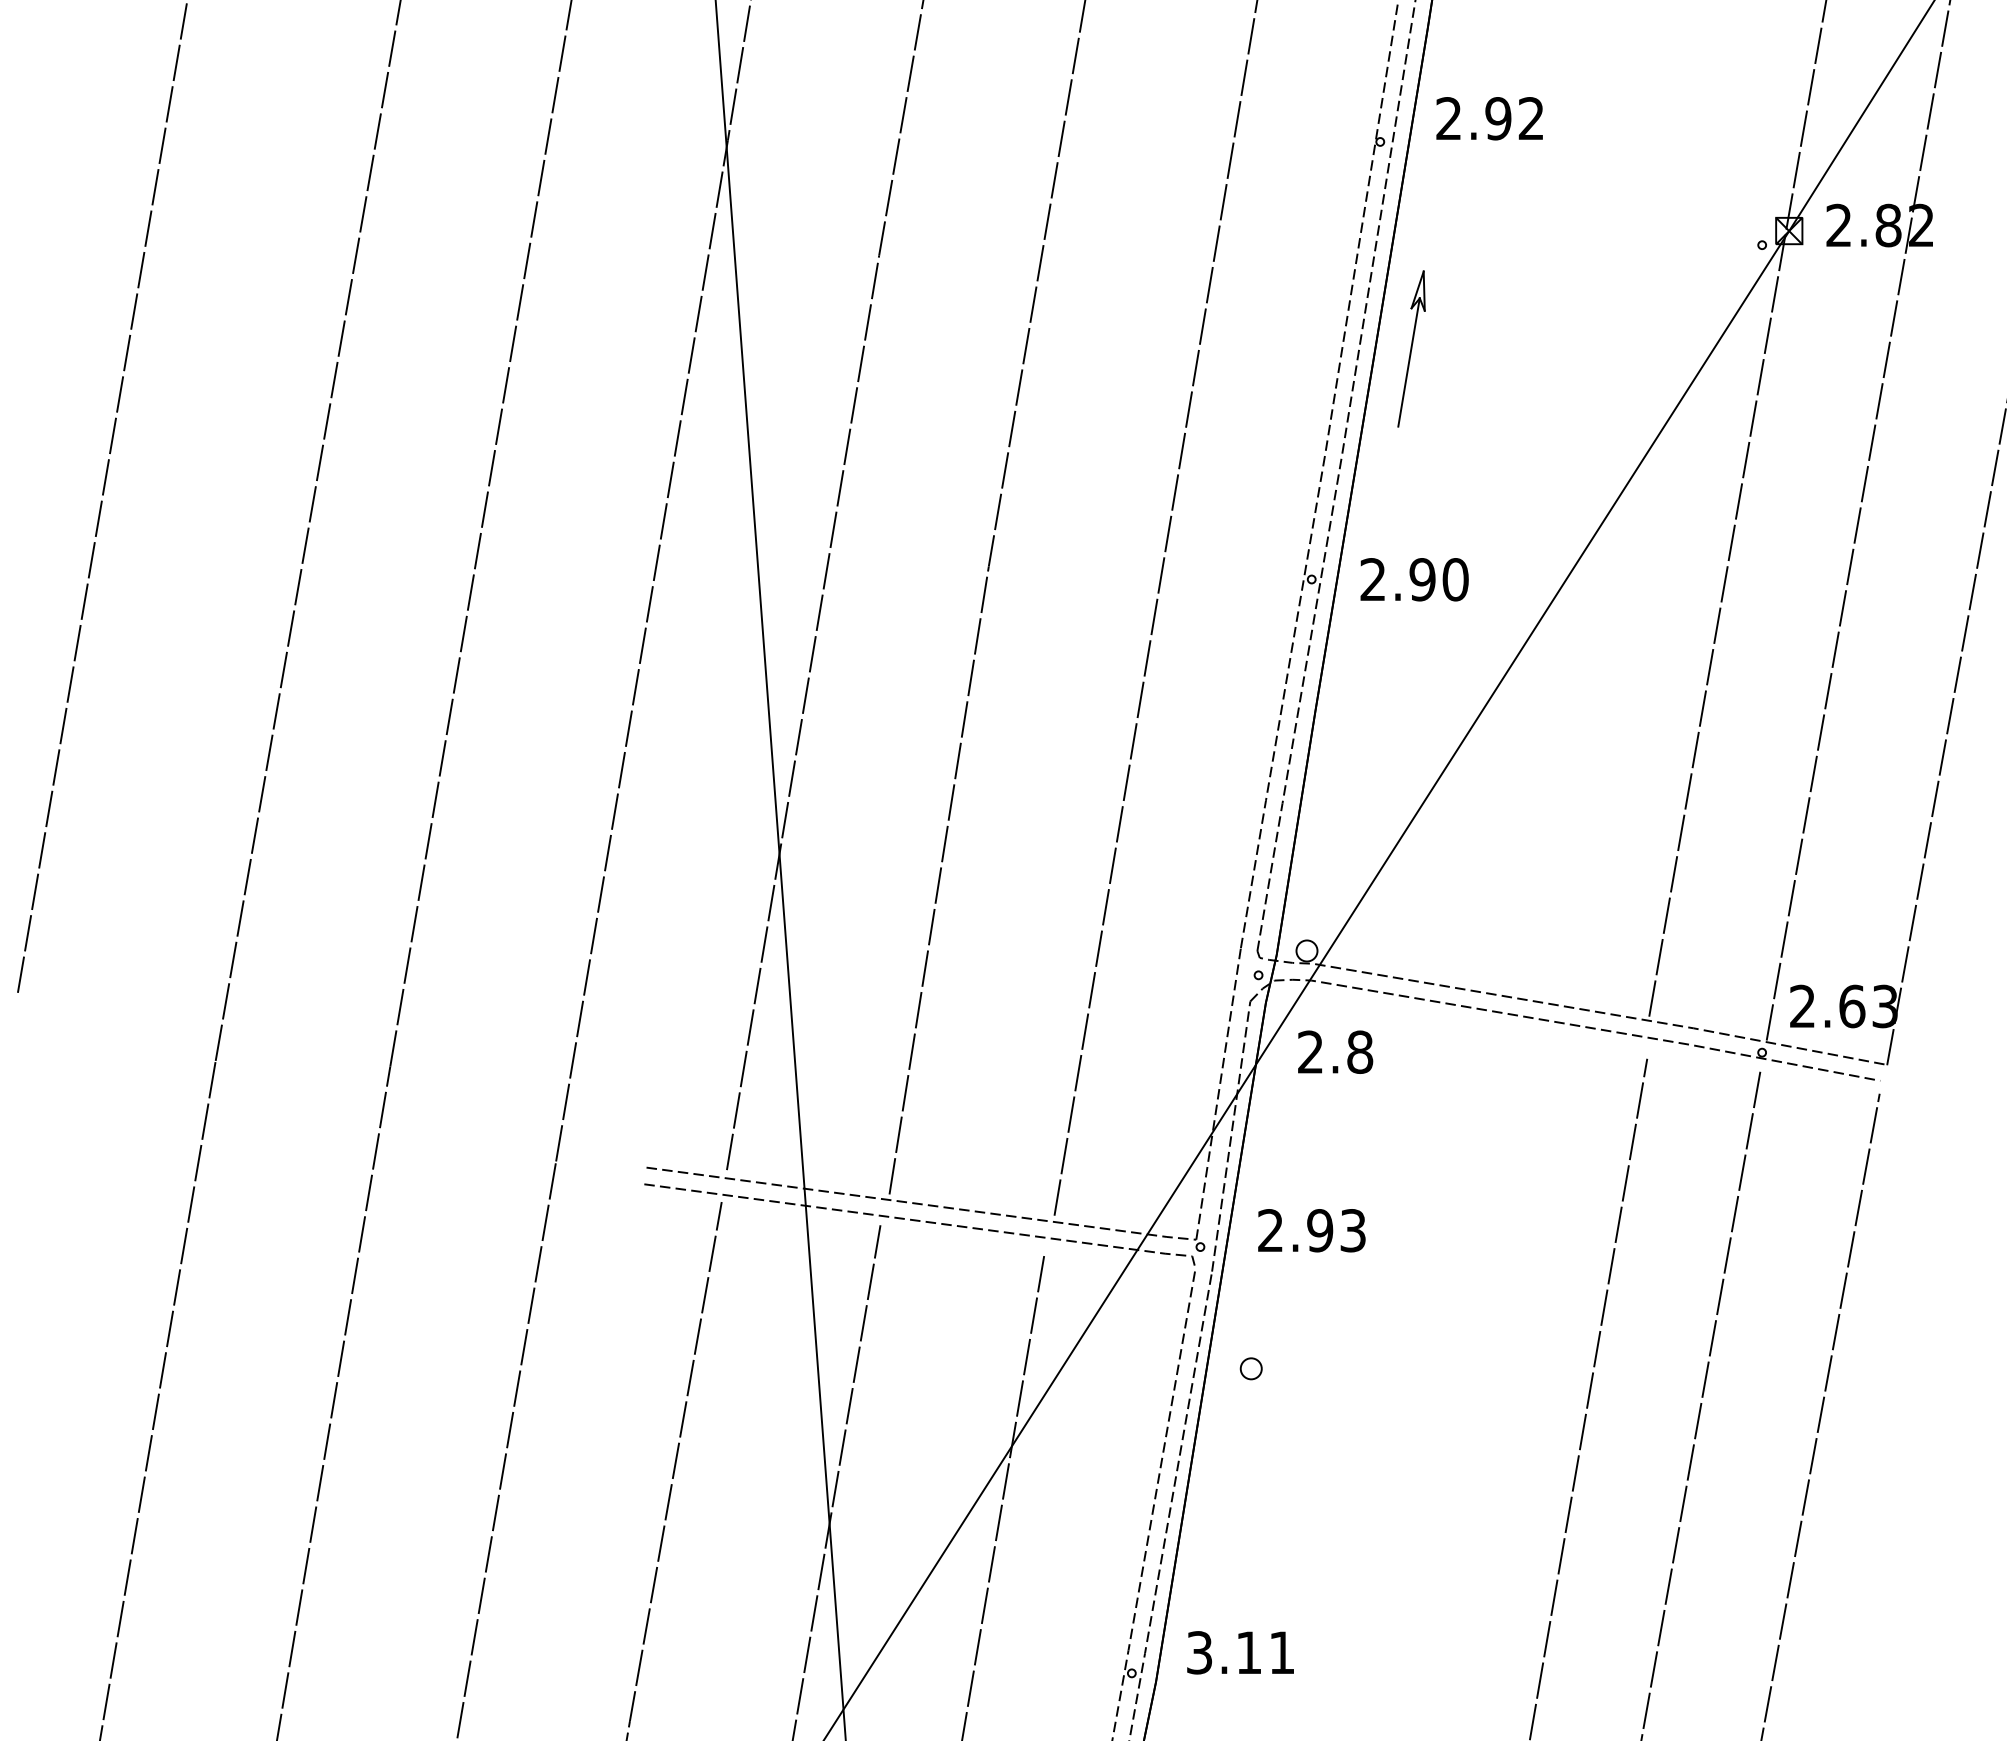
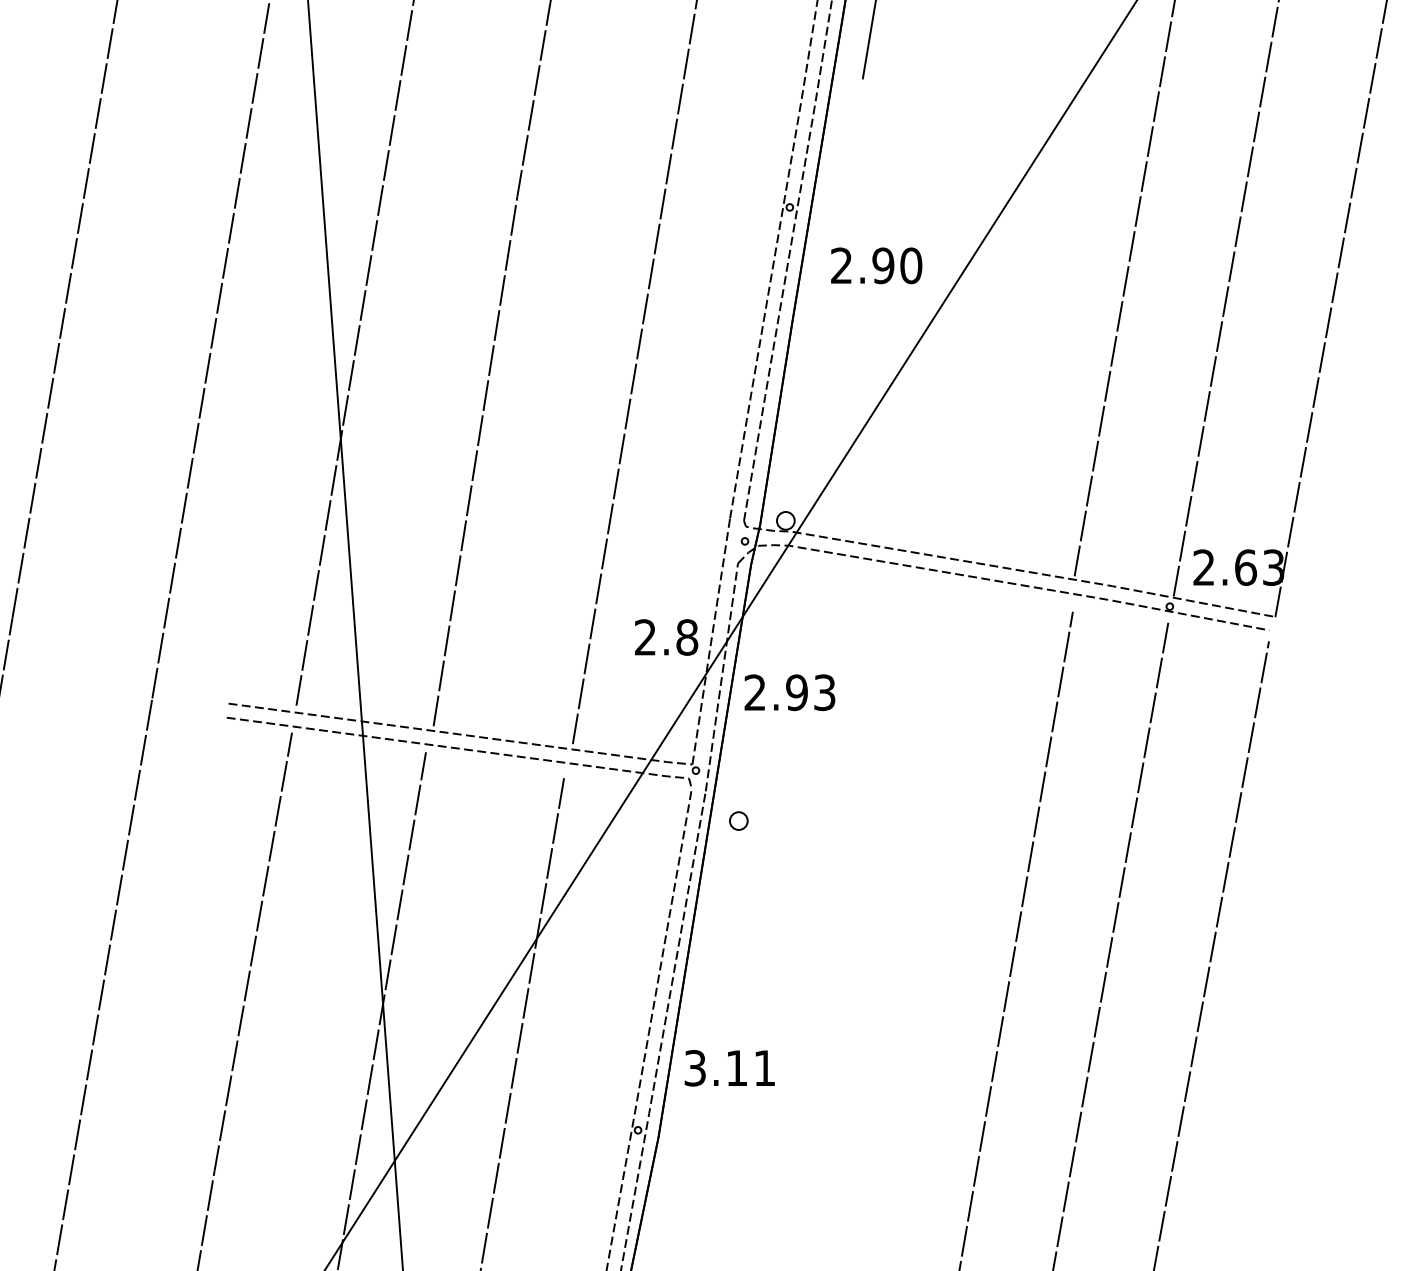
text: (1414, 579) -> (876, 265), moved
text: (1335, 1051) -> (666, 636), moved
text: (1311, 1230) -> (789, 692), moved
part: (1250, 1368) -> (738, 820), moved
text: (1240, 1652) -> (729, 1068), moved

